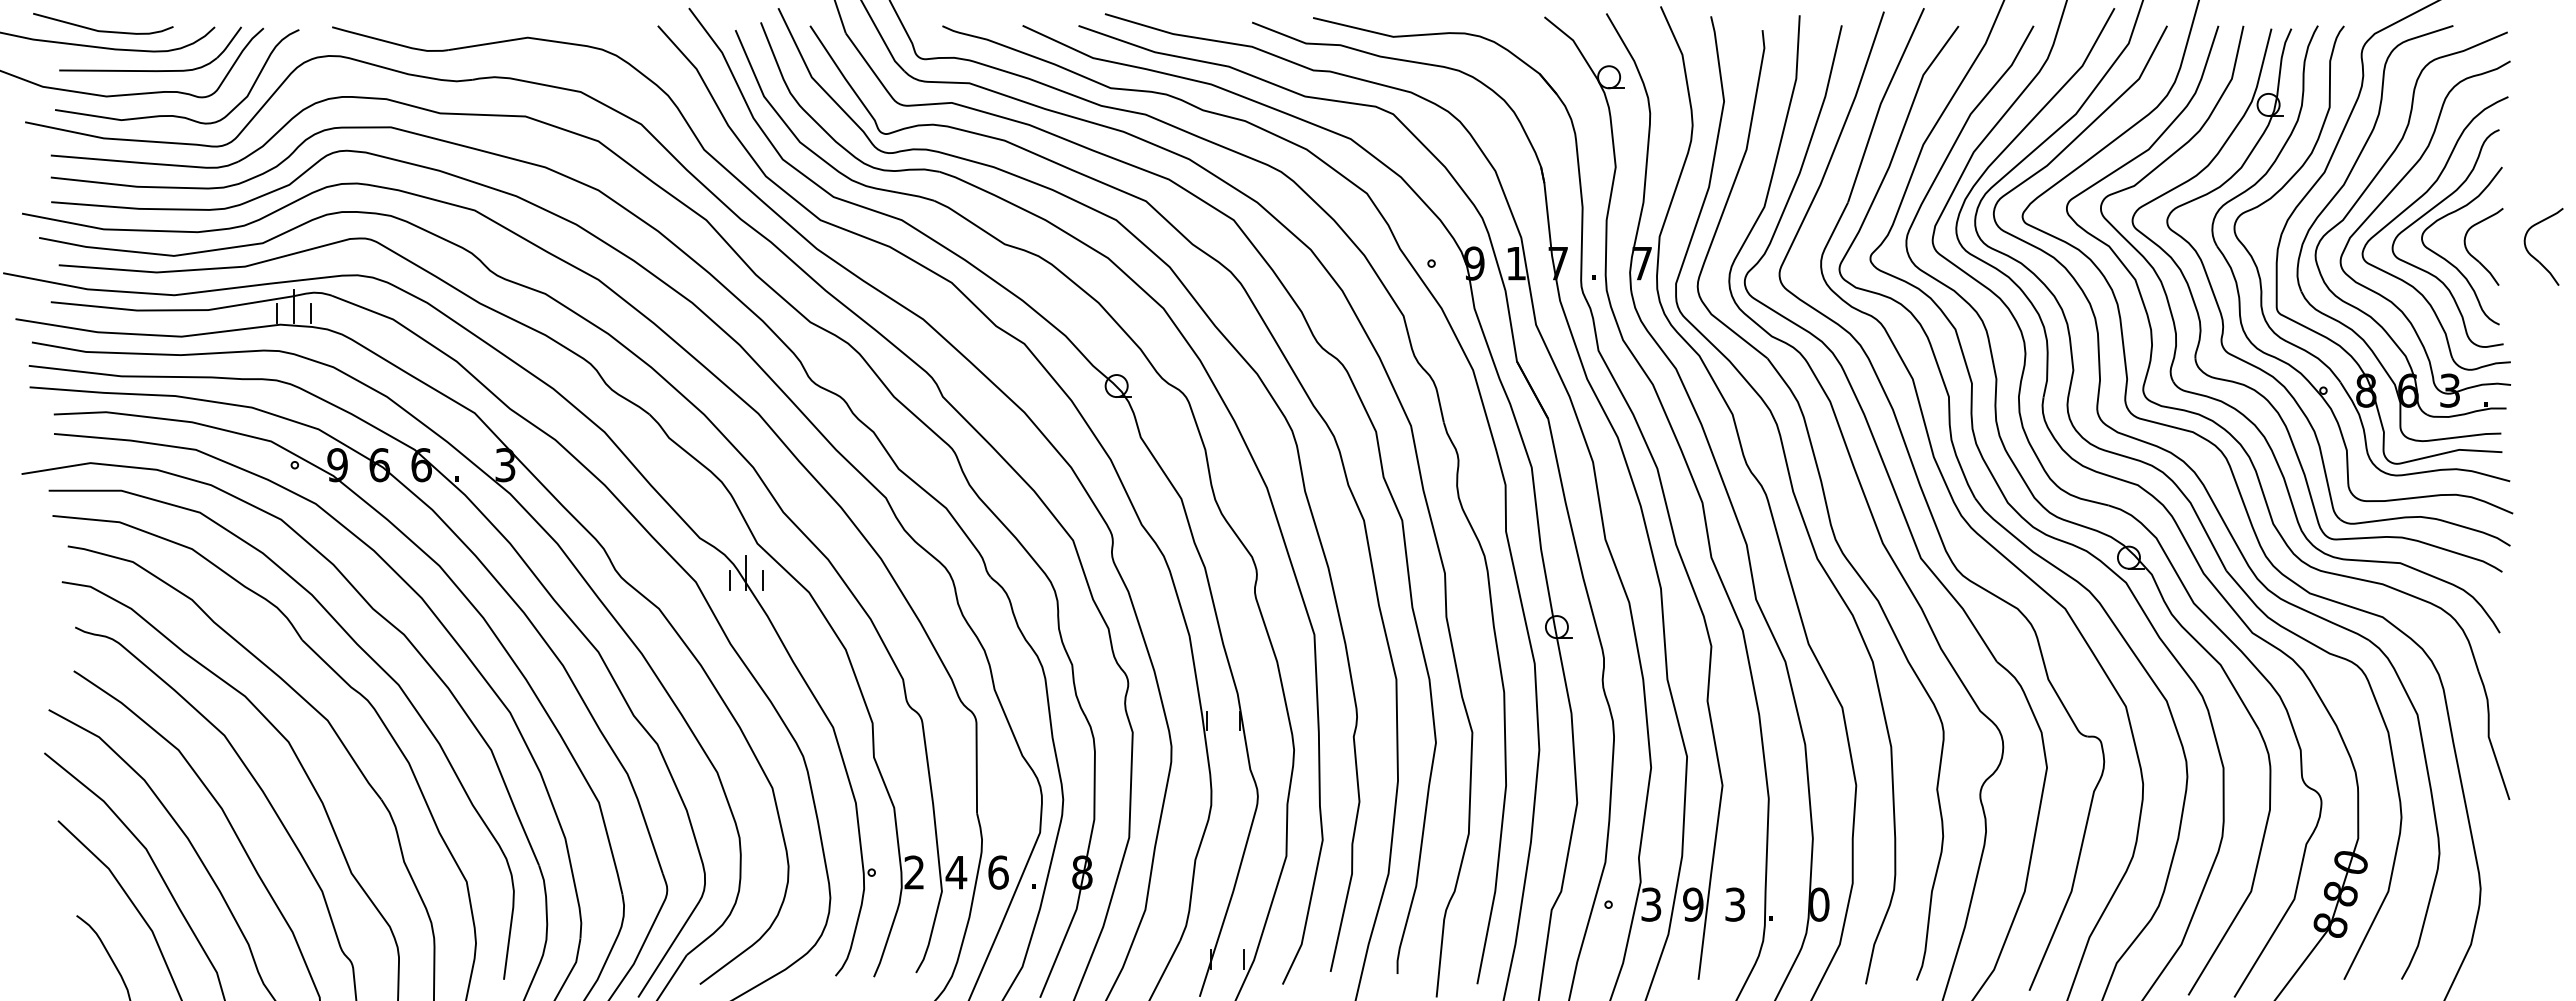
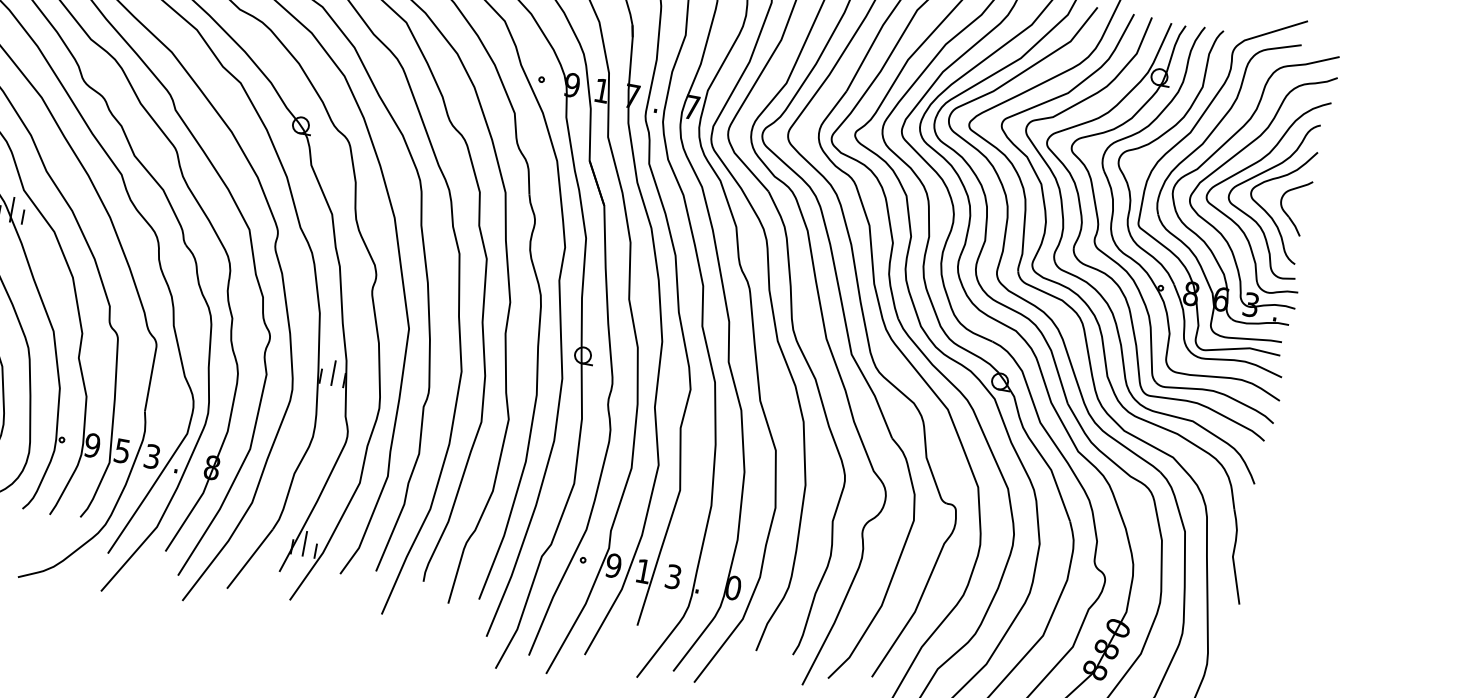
part: (2534, 256) -> (1329, 220), removed
line: (1223, 713) -> (333, 372), added
text: (914, 872) -> (92, 445), 2 -> 9
text: (956, 872) -> (122, 451), 4 -> 5
text: (998, 872) -> (152, 456), 6 -> 3
text: (1651, 904) -> (613, 565), 3 -> 9
text: (1693, 904) -> (643, 571), 9 -> 1
line: (1227, 951) -> (305, 543), added

